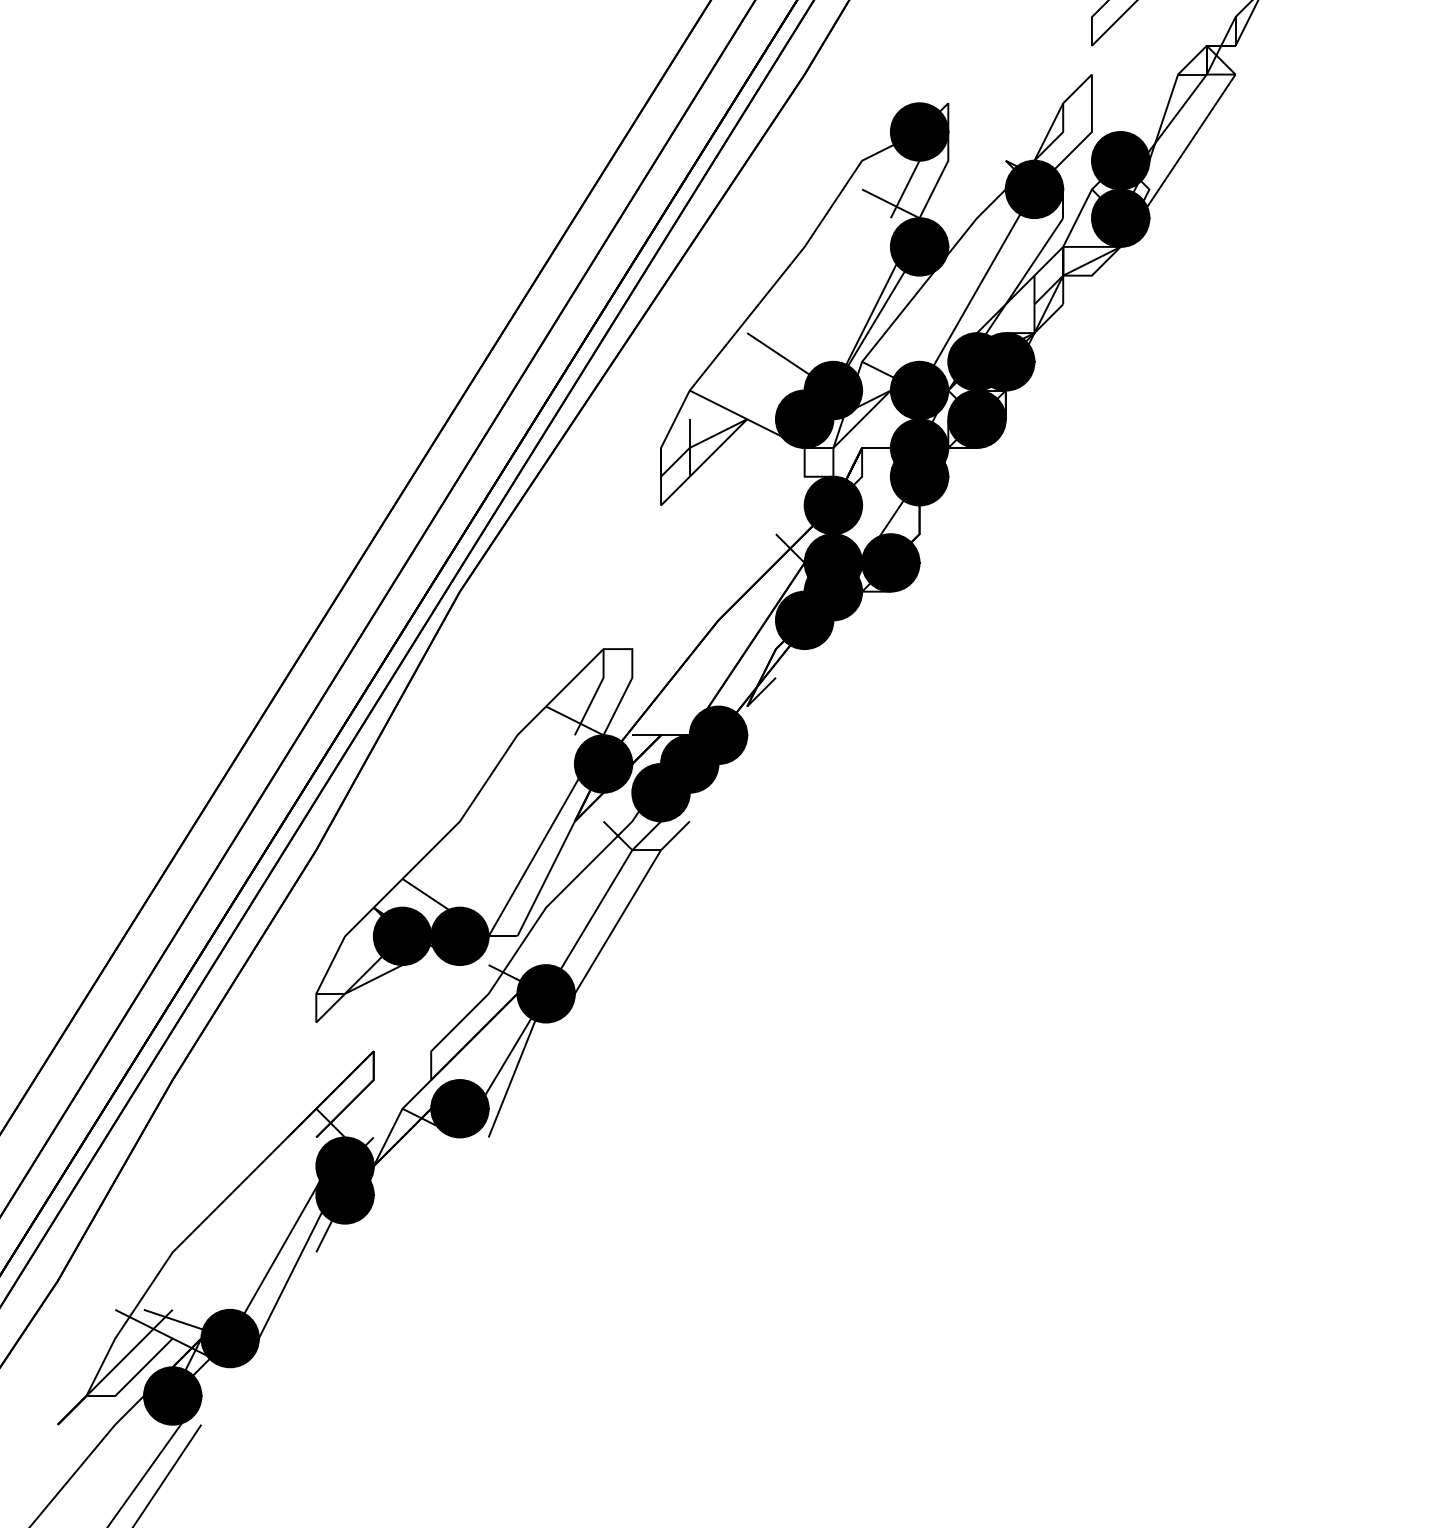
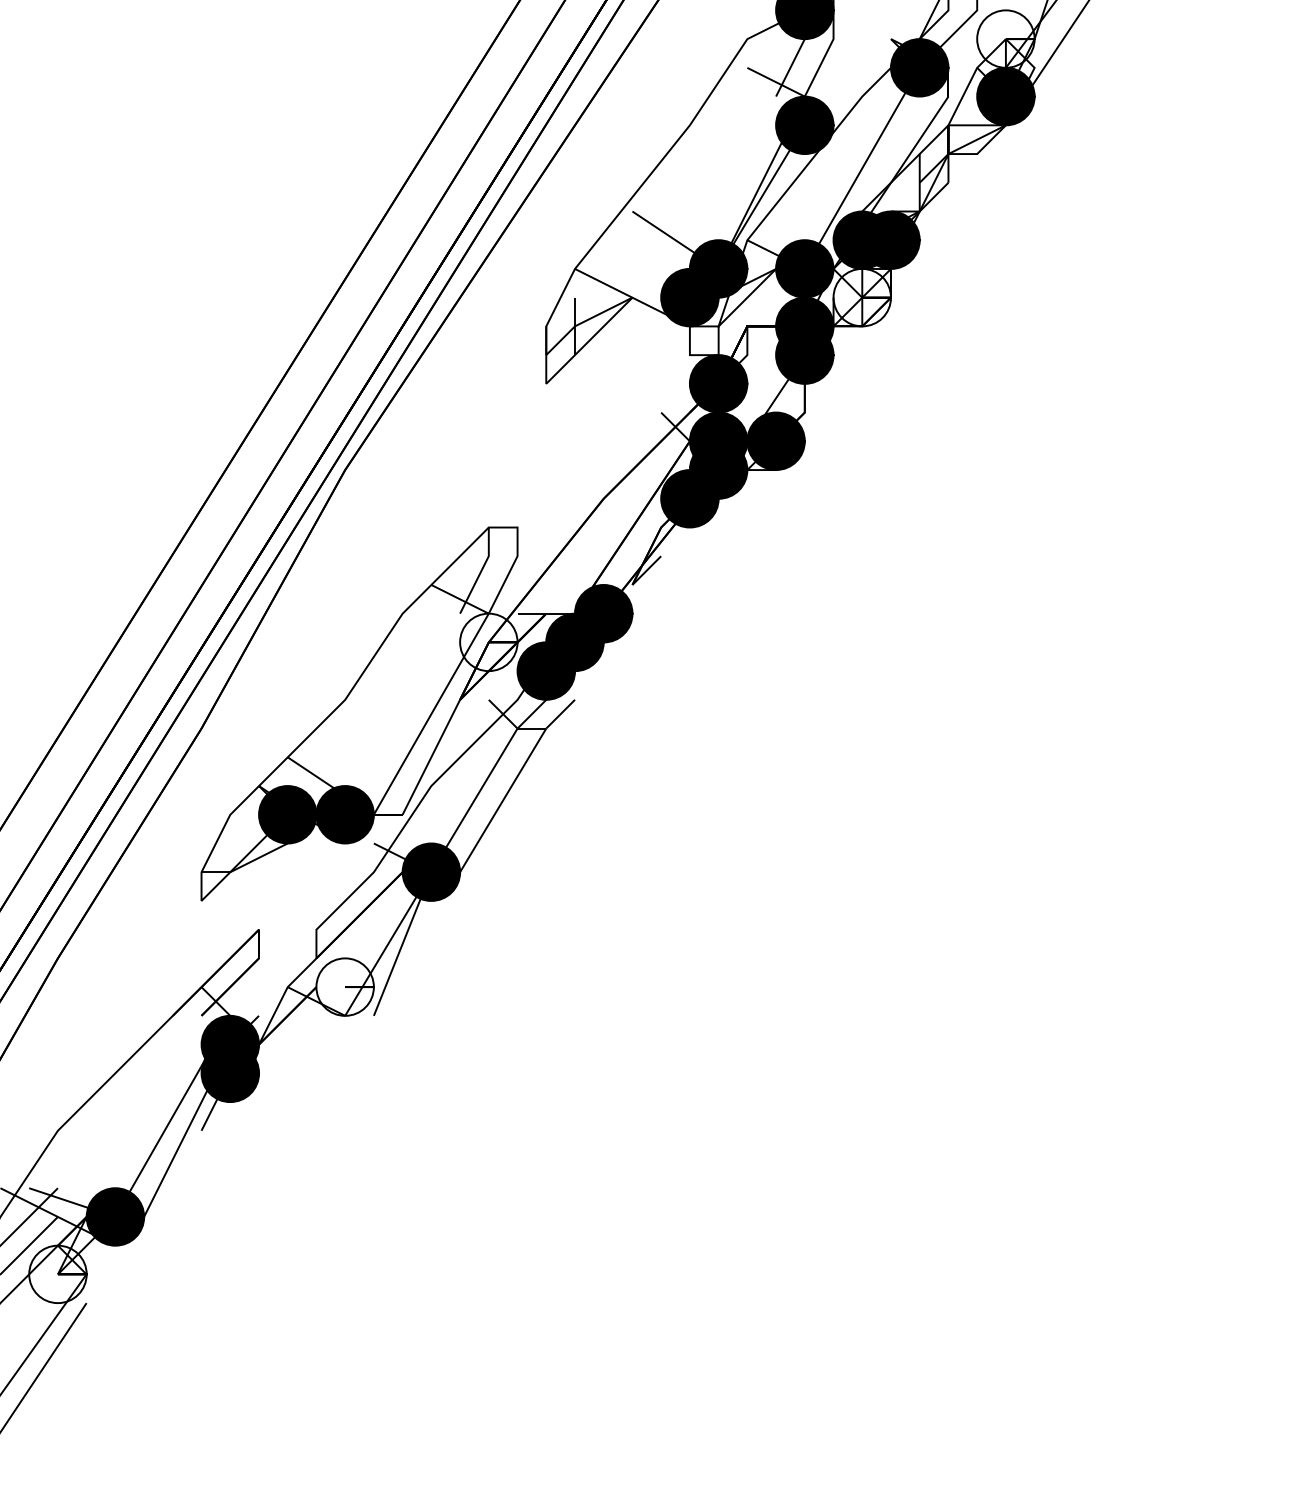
fill: (1120, 160) -> (1005, 38), removed
fill: (976, 418) -> (861, 296), removed
fill: (603, 763) -> (488, 641), removed
fill: (459, 1108) -> (344, 986), removed
fill: (172, 1395) -> (57, 1273), removed

